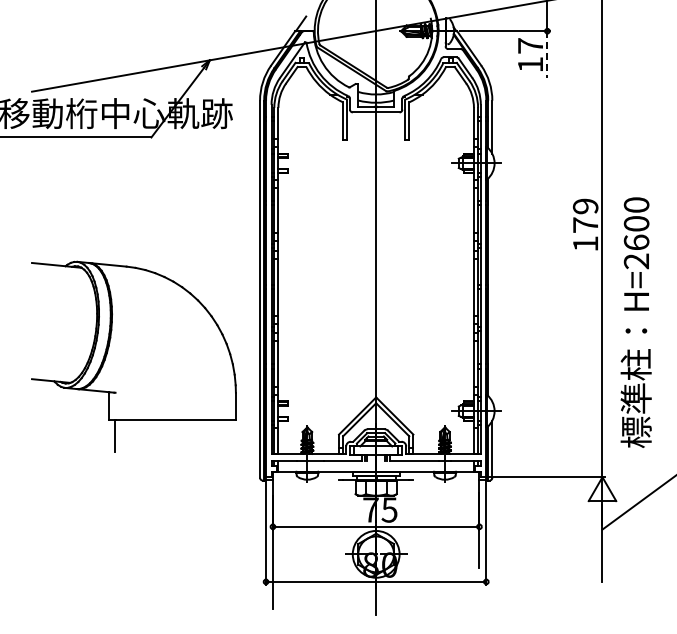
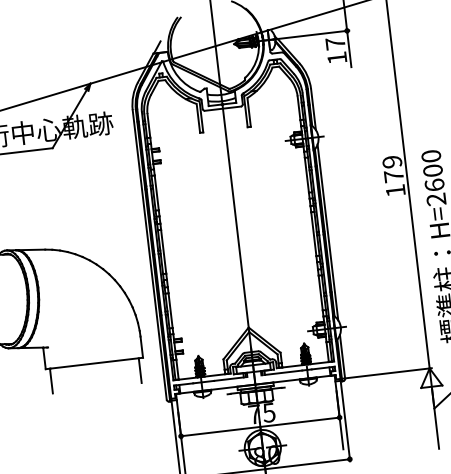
line: (547, 54) -> (349, 48), dashed -> solid
line: (492, 286) -> (327, 231), added
line: (230, 436) -> (140, 370), added

